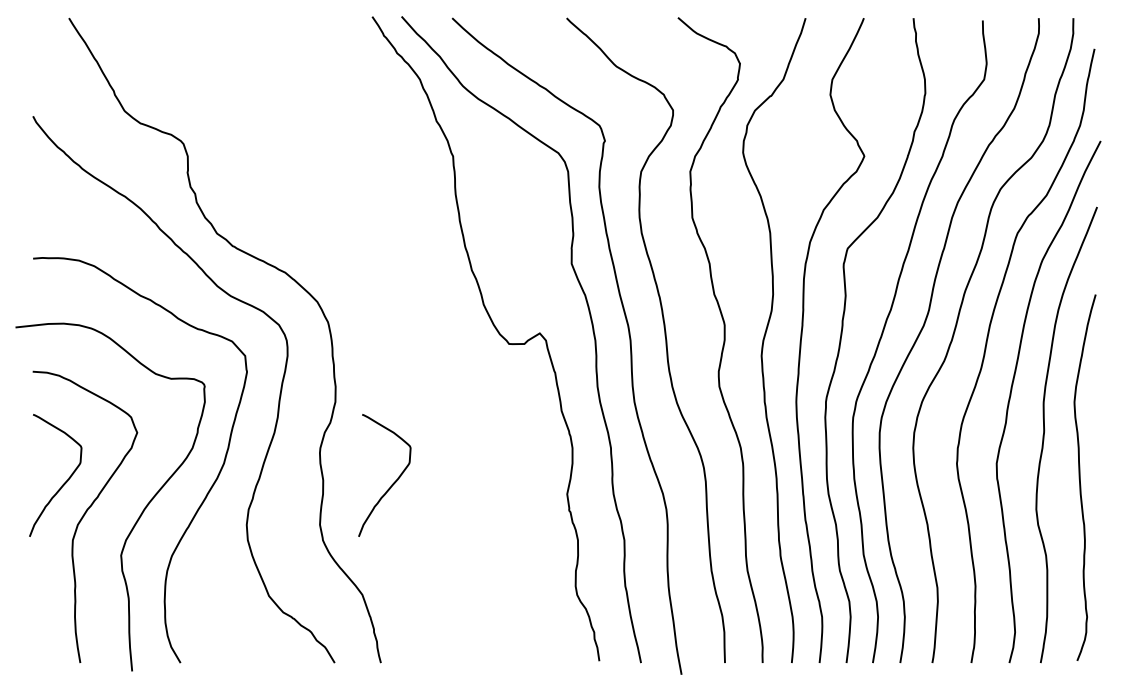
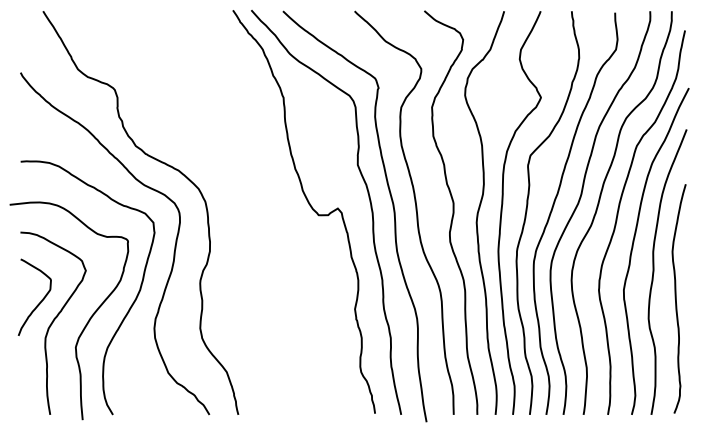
curve: (393, 481) -> (246, 301), removed

